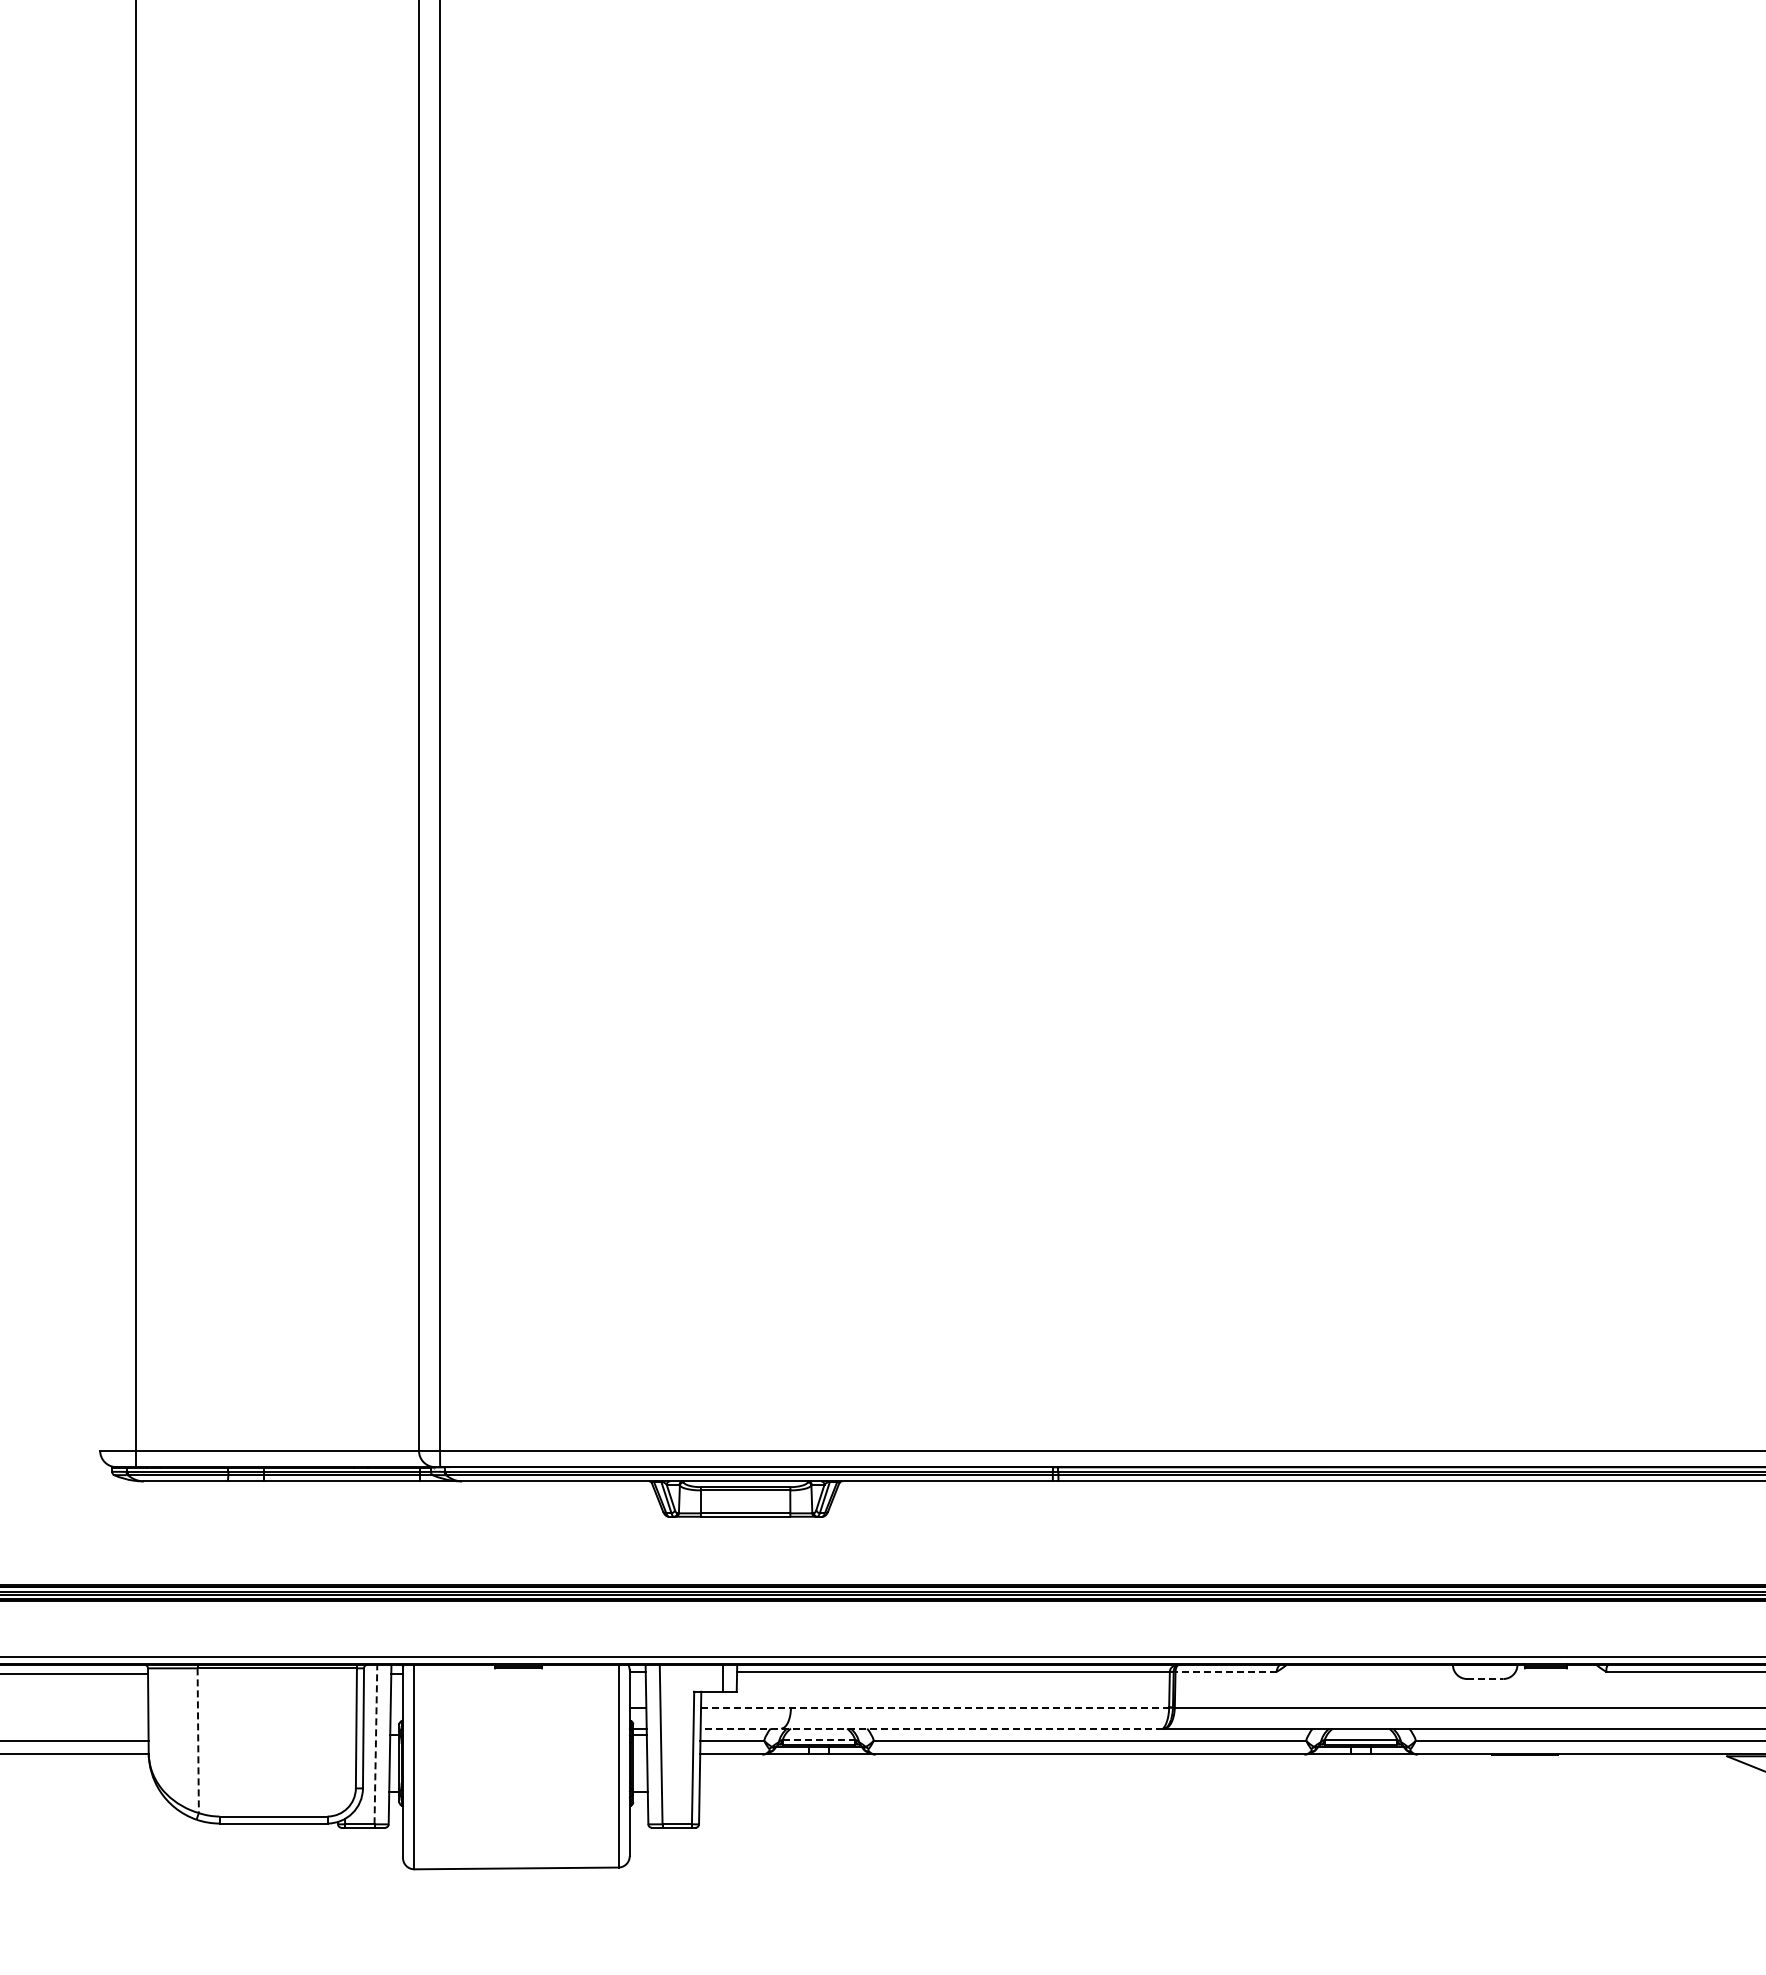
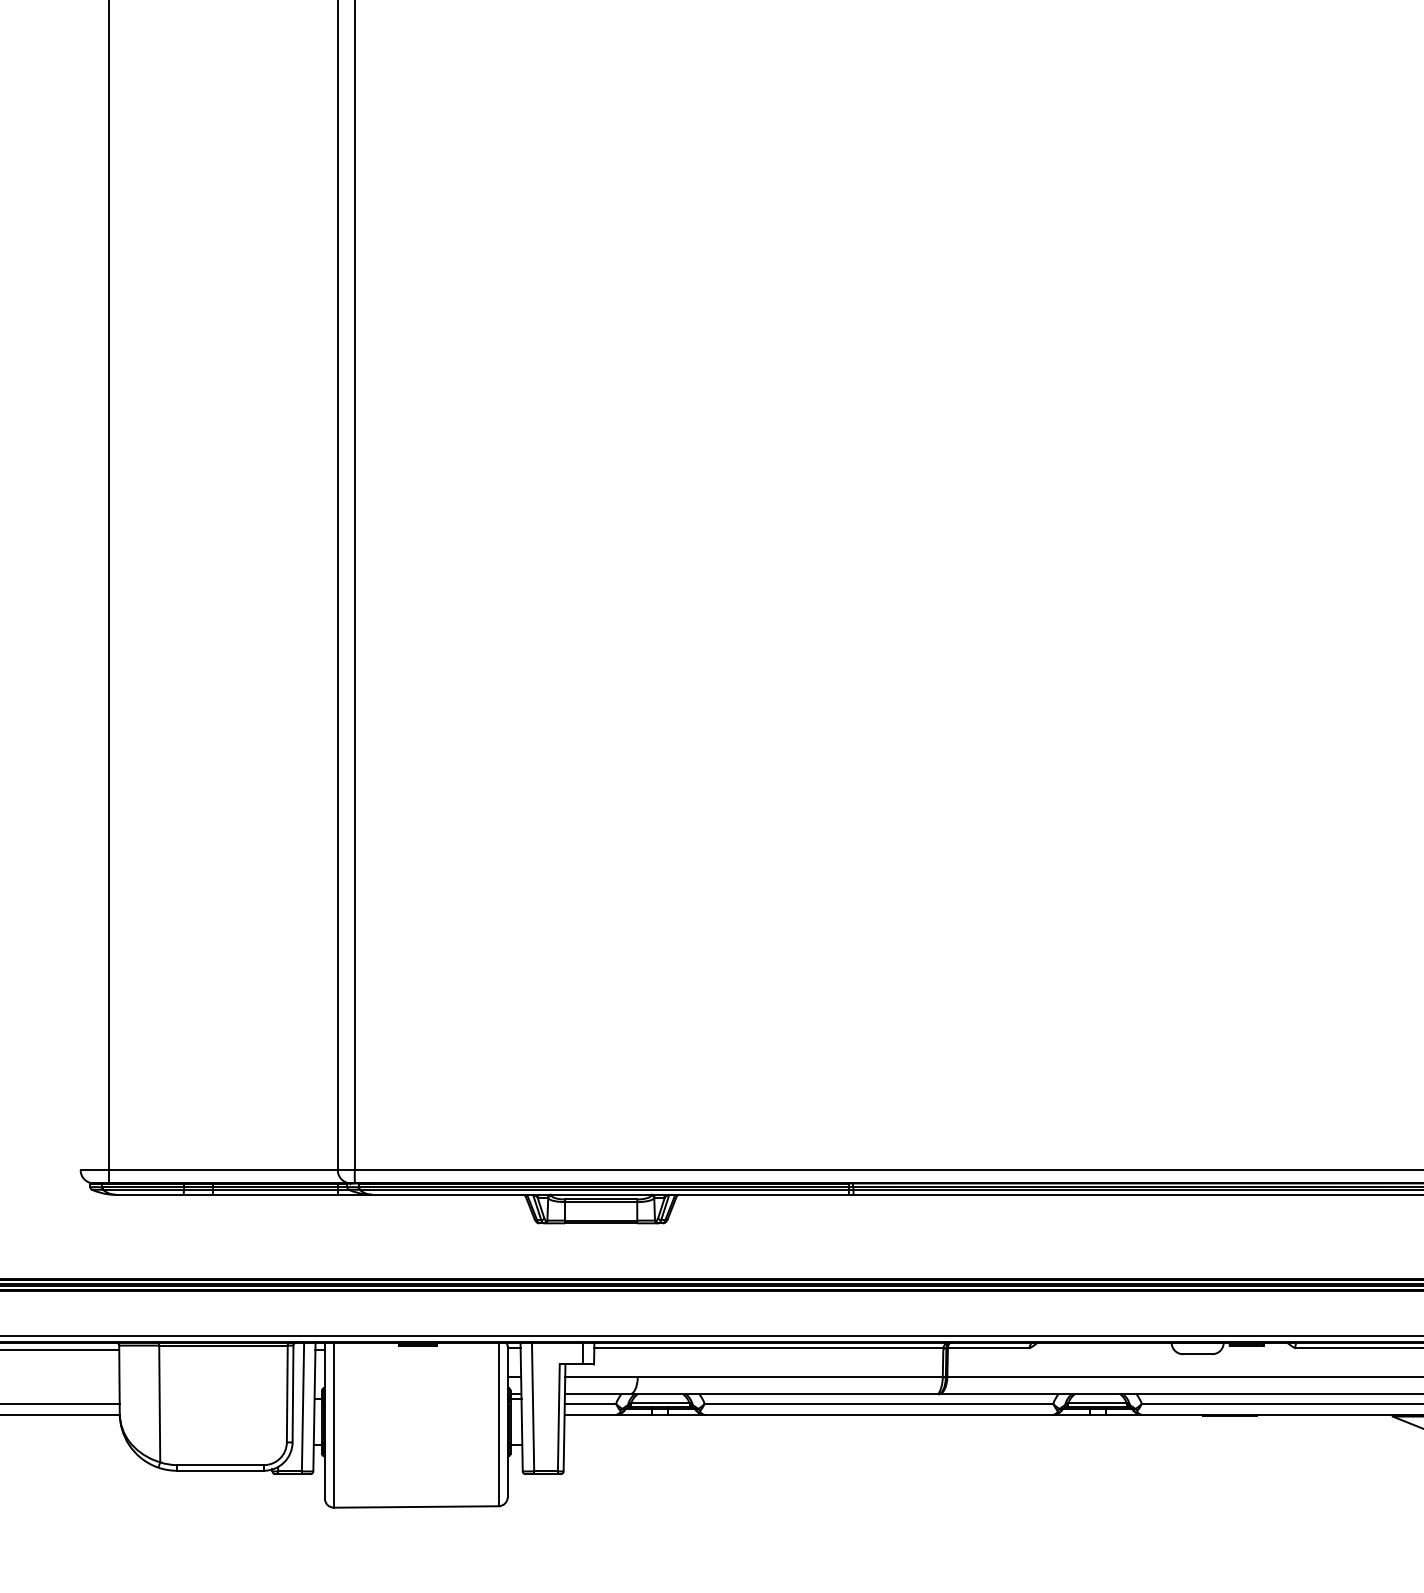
line: (1226, 1671) -> (989, 1348), dashed -> solid
line: (1485, 1679) -> (1197, 1354), dashed -> solid
line: (935, 1707) -> (754, 1377), dashed -> solid
line: (931, 1728) -> (751, 1394), dashed -> solid
line: (819, 1739) -> (660, 1402), dashed -> solid
line: (198, 1741) -> (159, 1404), dashed -> solid
line: (375, 1744) -> (302, 1407), dashed -> solid

